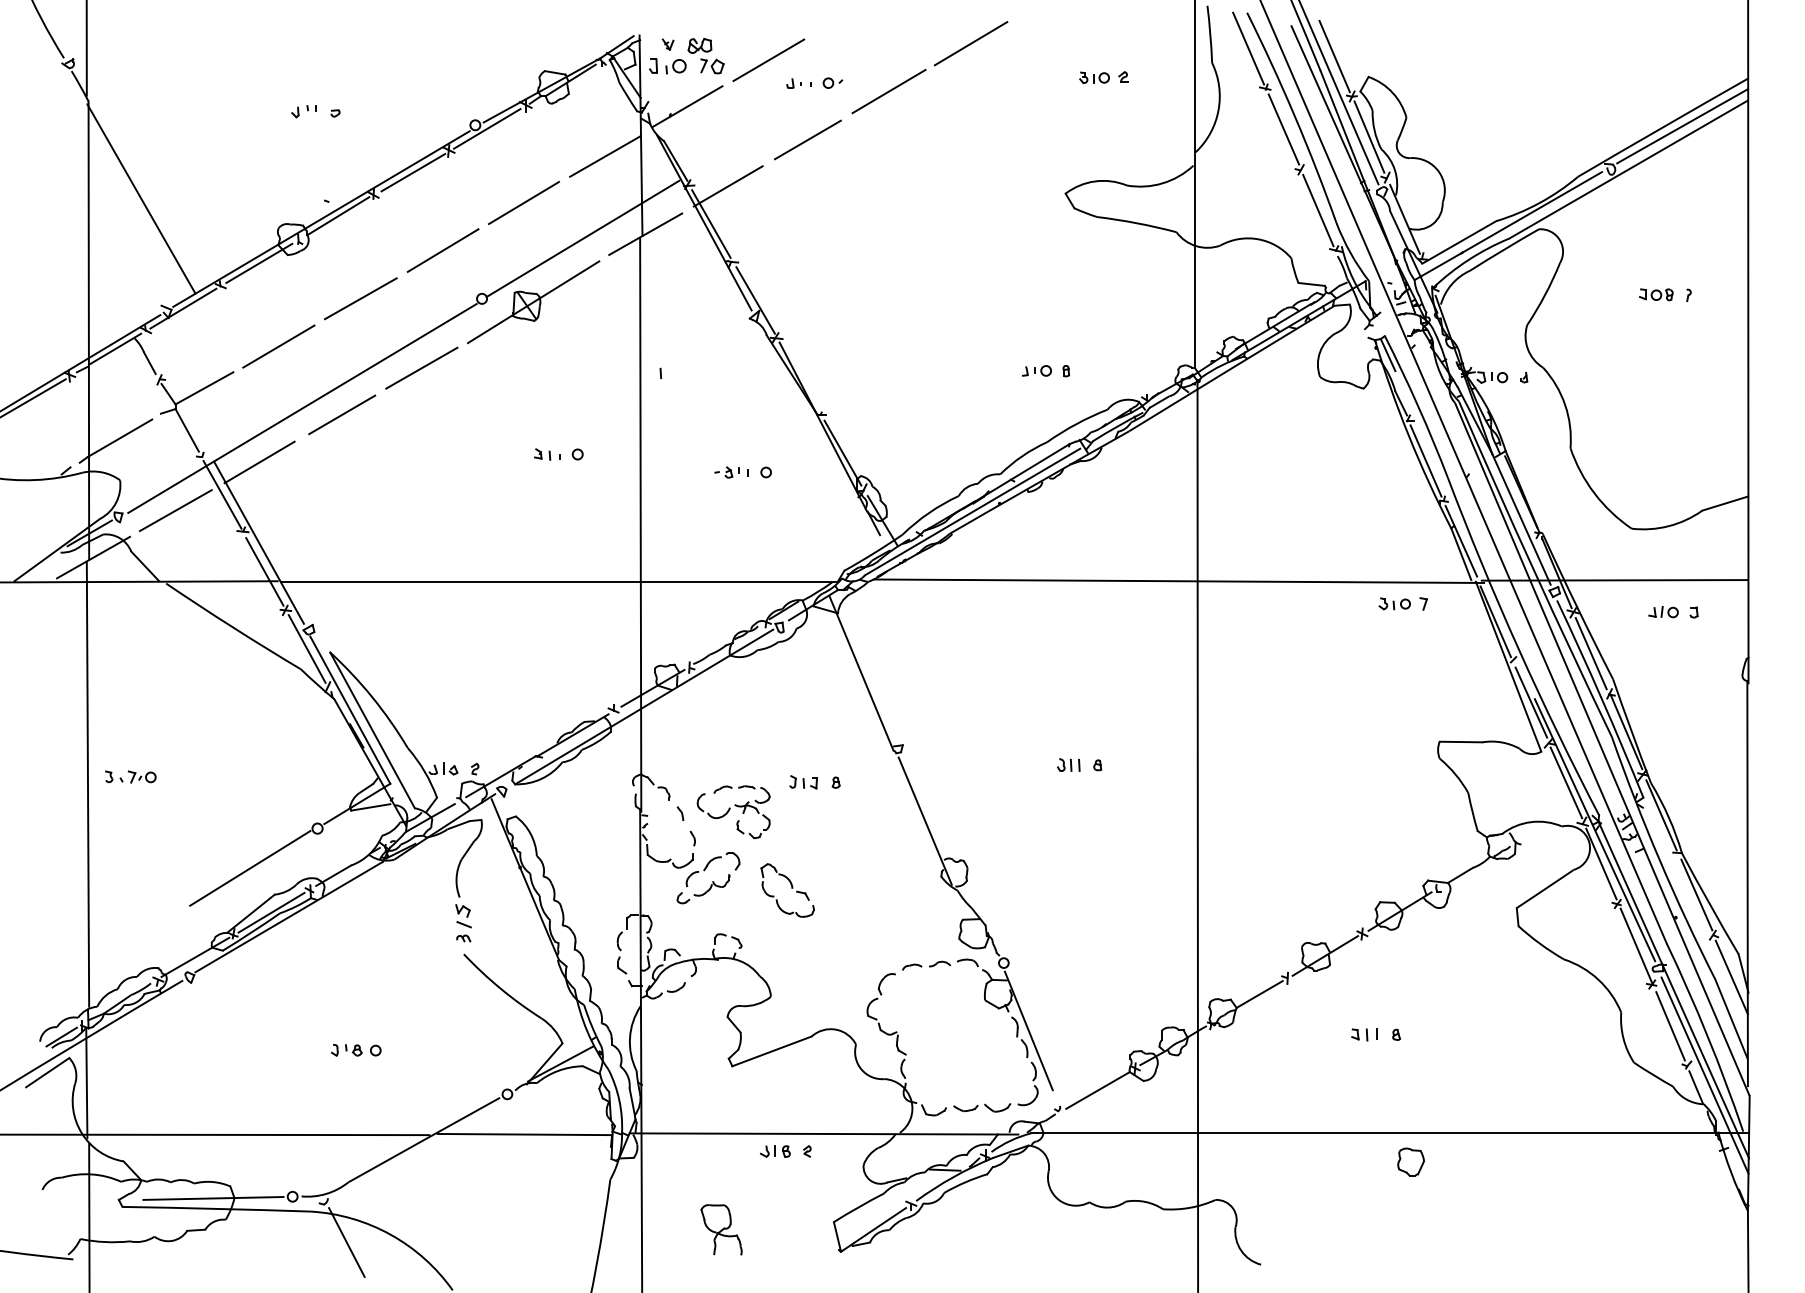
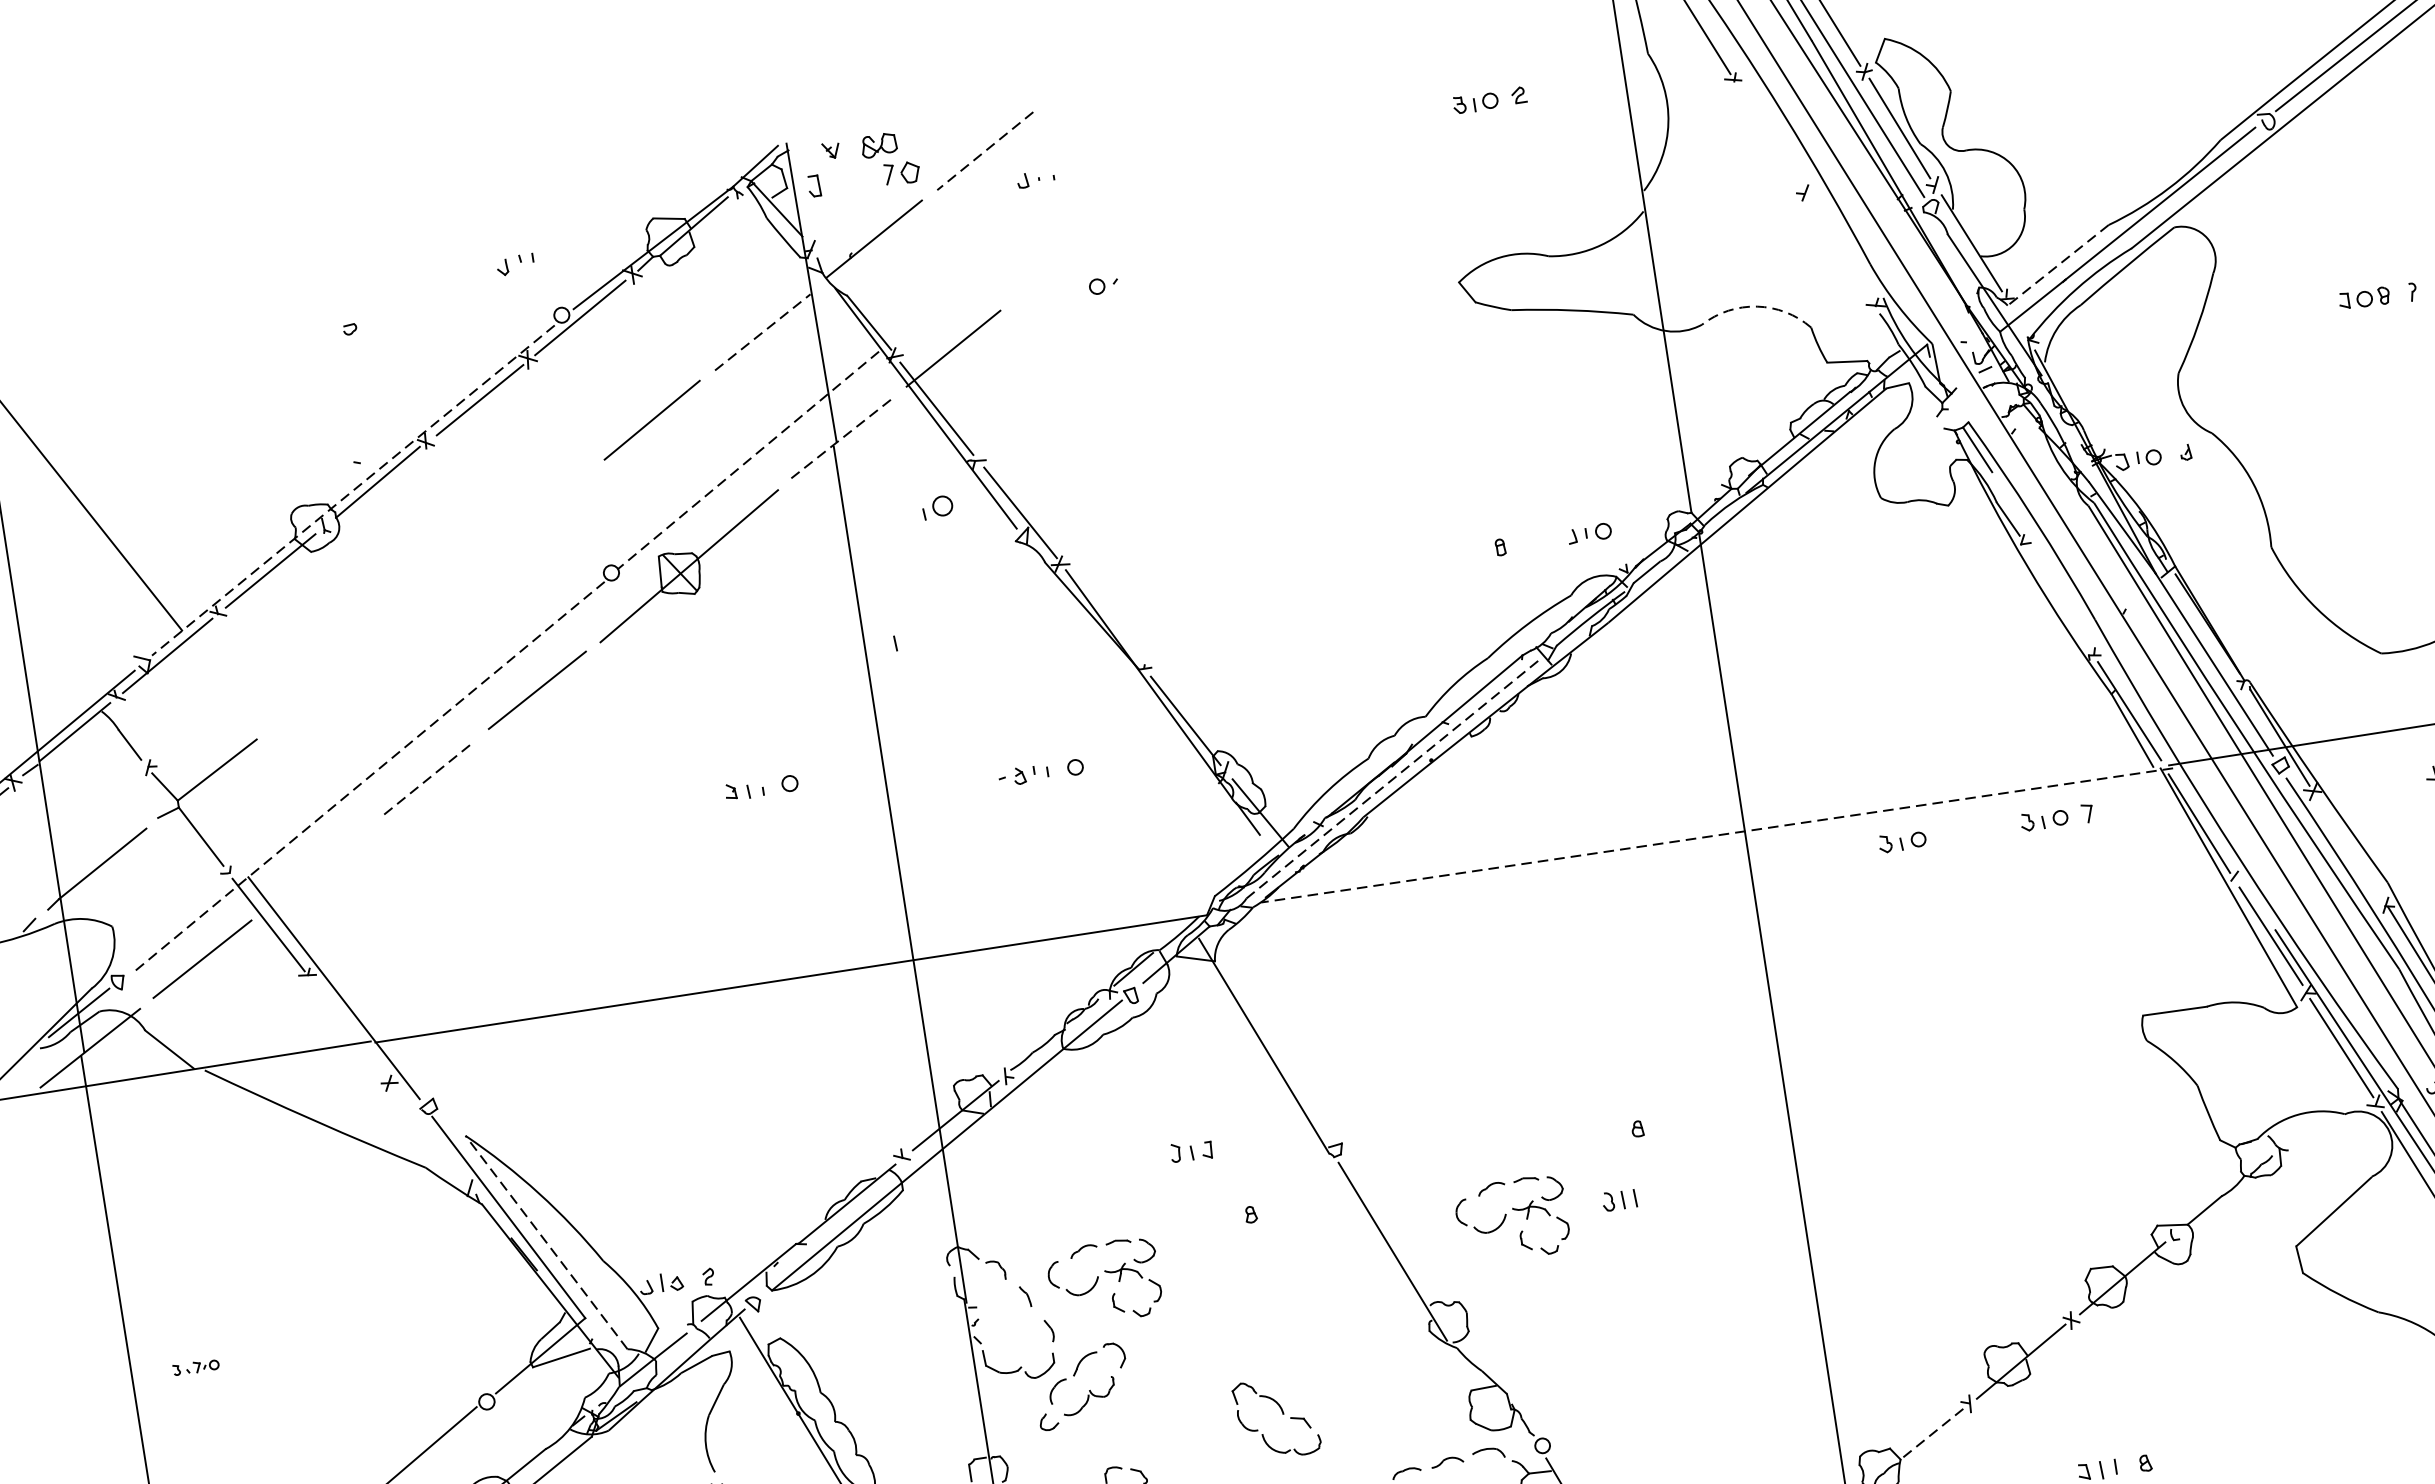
line: (970, 43) -> (1282, 79), removed
line: (768, 60) -> (984, 151), solid -> dashed
part: (675, 66) -> (936, 507), moved
part: (832, 82) -> (1103, 284), moved
line: (888, 91) -> (1171, 170), removed
part: (303, 111) -> (514, 264), moved
line: (1283, 129) -> (1769, 136), removed
line: (807, 139) -> (1061, 260), removed
line: (605, 156) -> (763, 332), solid -> dashed
line: (1318, 210) -> (1840, 249), removed
line: (321, 219) -> (353, 491), solid -> dashed
line: (645, 234) -> (840, 439), solid -> dashed
line: (582, 239) -> (747, 461), solid -> dashed
arc: (1258, 239) -> (1757, 306), solid -> dashed
line: (1459, 242) -> (2058, 265), solid -> dashed
line: (442, 250) -> (541, 509), removed
line: (360, 298) -> (429, 600), removed
line: (278, 346) -> (318, 690), removed
part: (1036, 370) -> (1588, 532), moved
line: (302, 408) -> (368, 777), solid -> dashed
line: (342, 414) -> (429, 777), solid -> dashed
line: (1425, 460) -> (2057, 598), removed
line: (259, 462) -> (316, 868), removed
line: (972, 512) -> (1392, 779), solid -> dashed
line: (264, 571) -> (348, 1029), removed
line: (1179, 581) -> (1717, 835), solid -> dashed
part: (1299, 603) -> (1902, 841), added
line: (306, 648) -> (429, 1135), removed
line: (1590, 653) -> (2348, 849), removed
line: (372, 730) -> (546, 1242), solid -> dashed
part: (1068, 764) -> (1619, 1199), moved
part: (130, 776) -> (195, 1366), size x0.6
part: (803, 782) -> (1191, 1151), moved
part: (1006, 811) -> (1511, 1218), added
part: (787, 890) -> (1276, 1418), moved
line: (1259, 994) -> (1931, 1434), solid -> dashed

